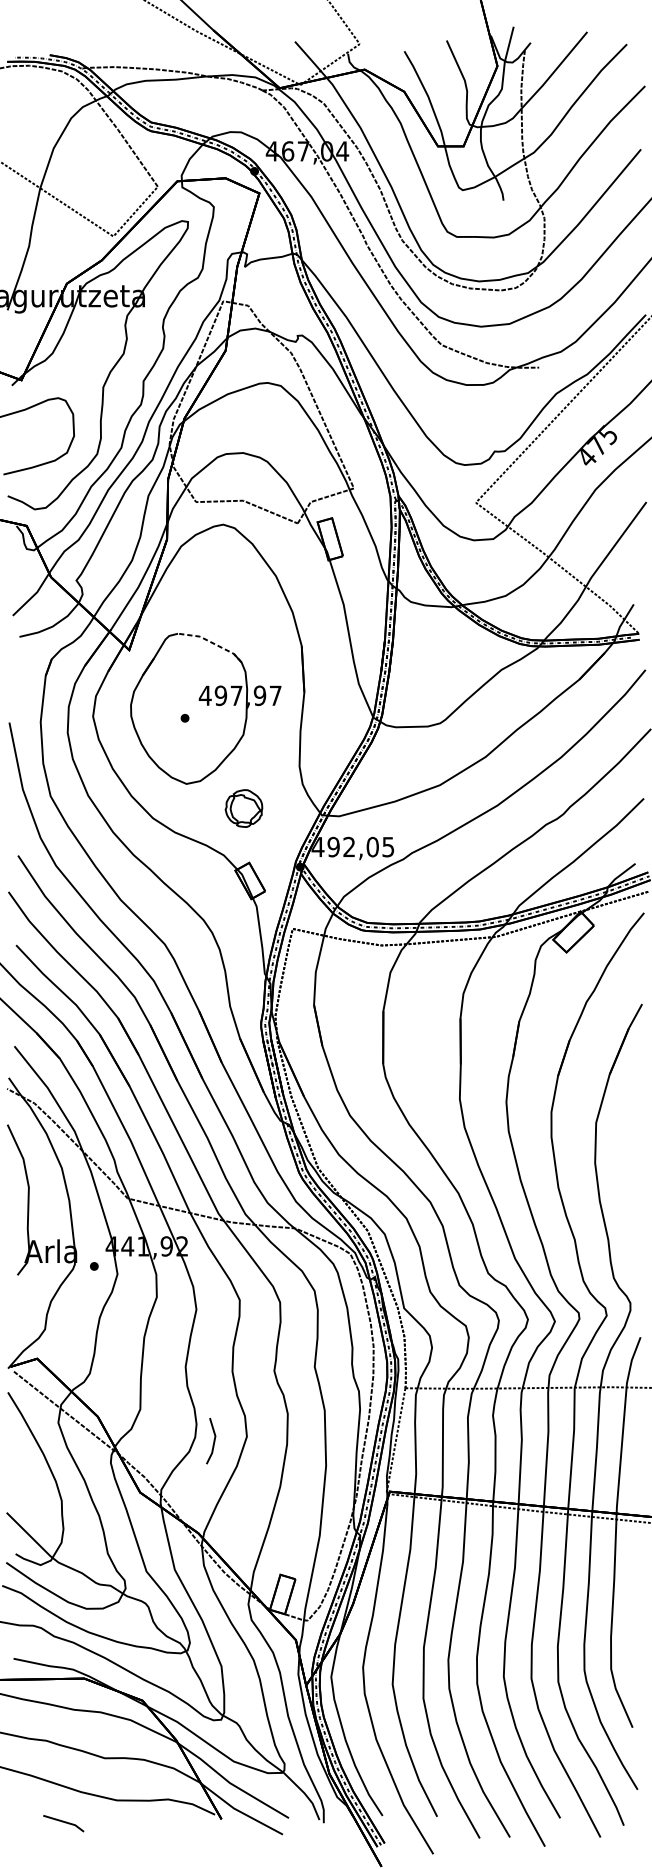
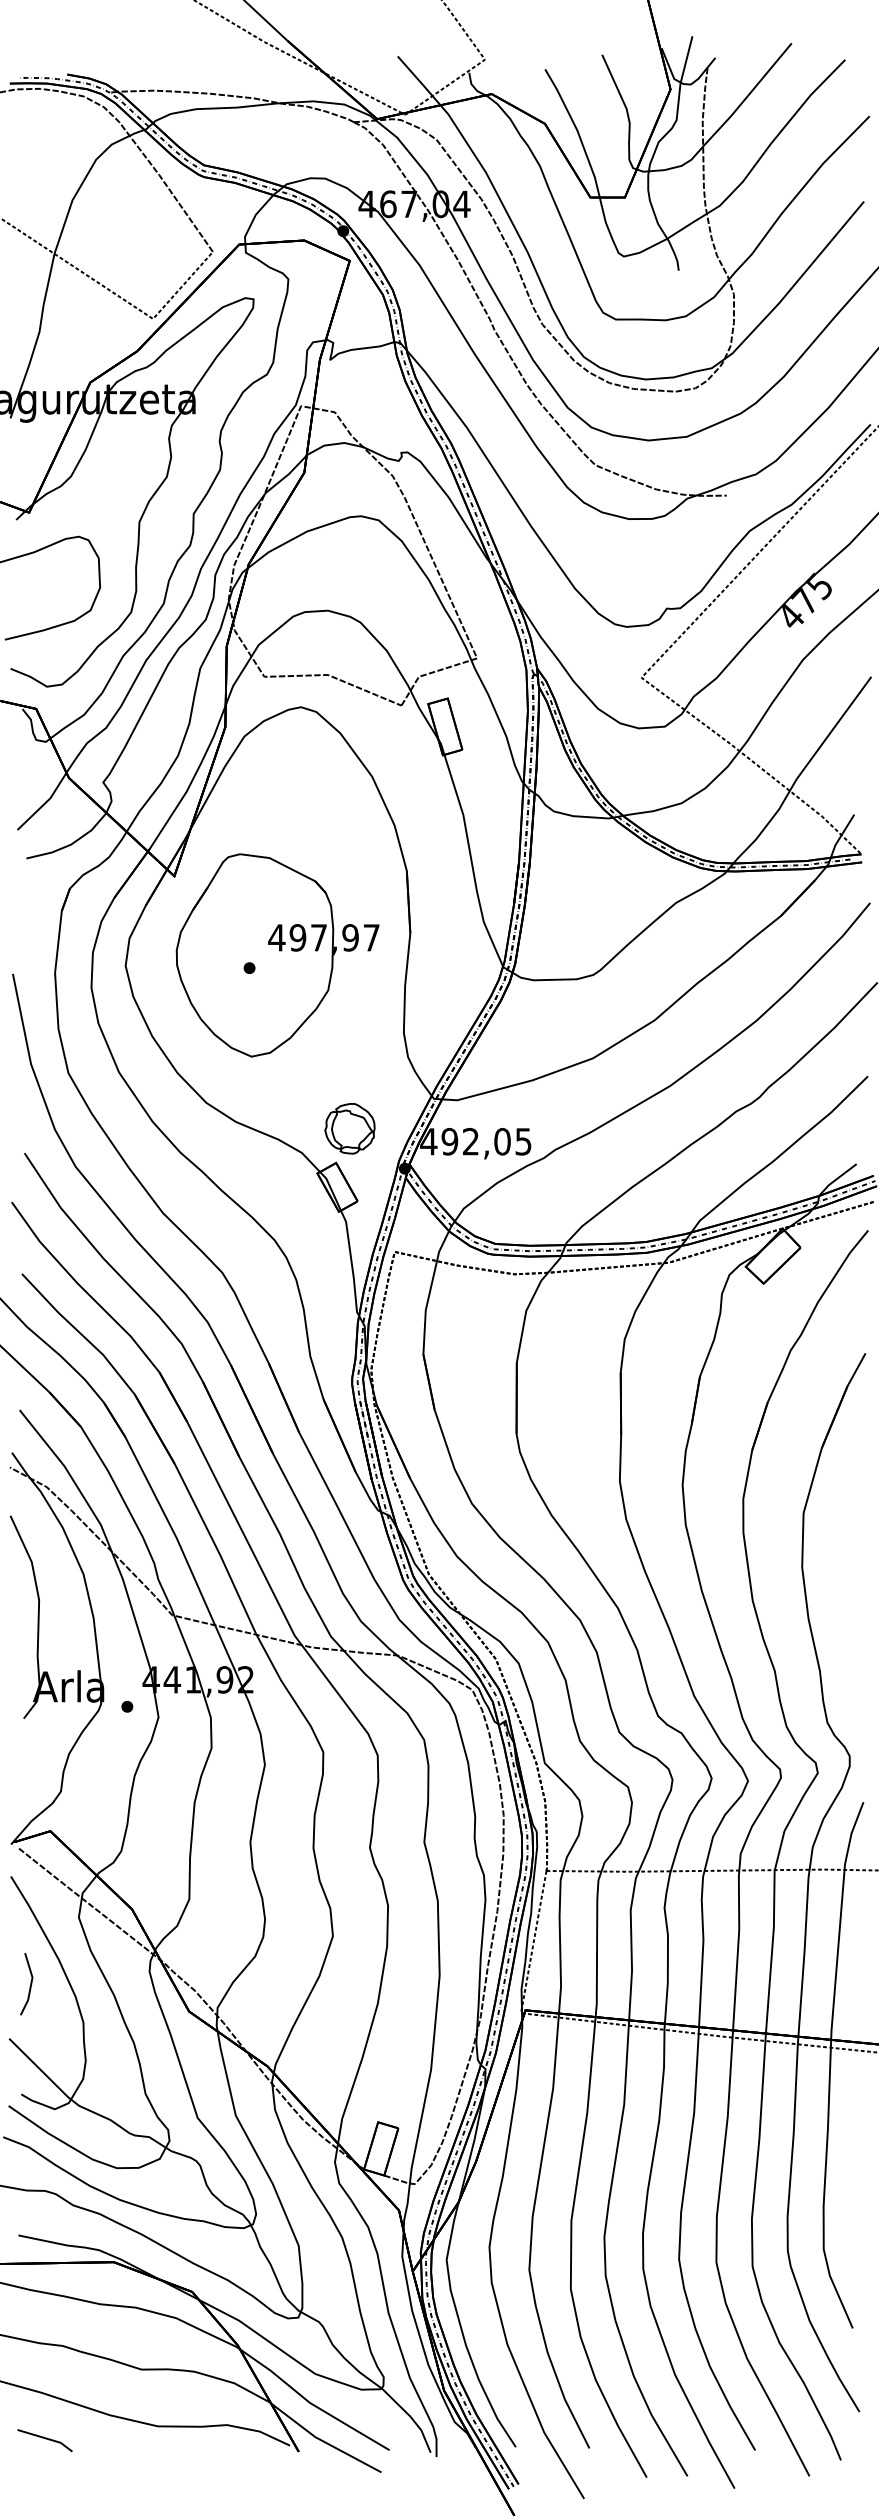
line: (212, 642) -> (286, 866), dashed -> solid
part: (243, 808) -> (349, 1128), moved
line: (213, 1442) -> (29, 1986), moved
line: (64, 1822) -> (45, 2439), moved

